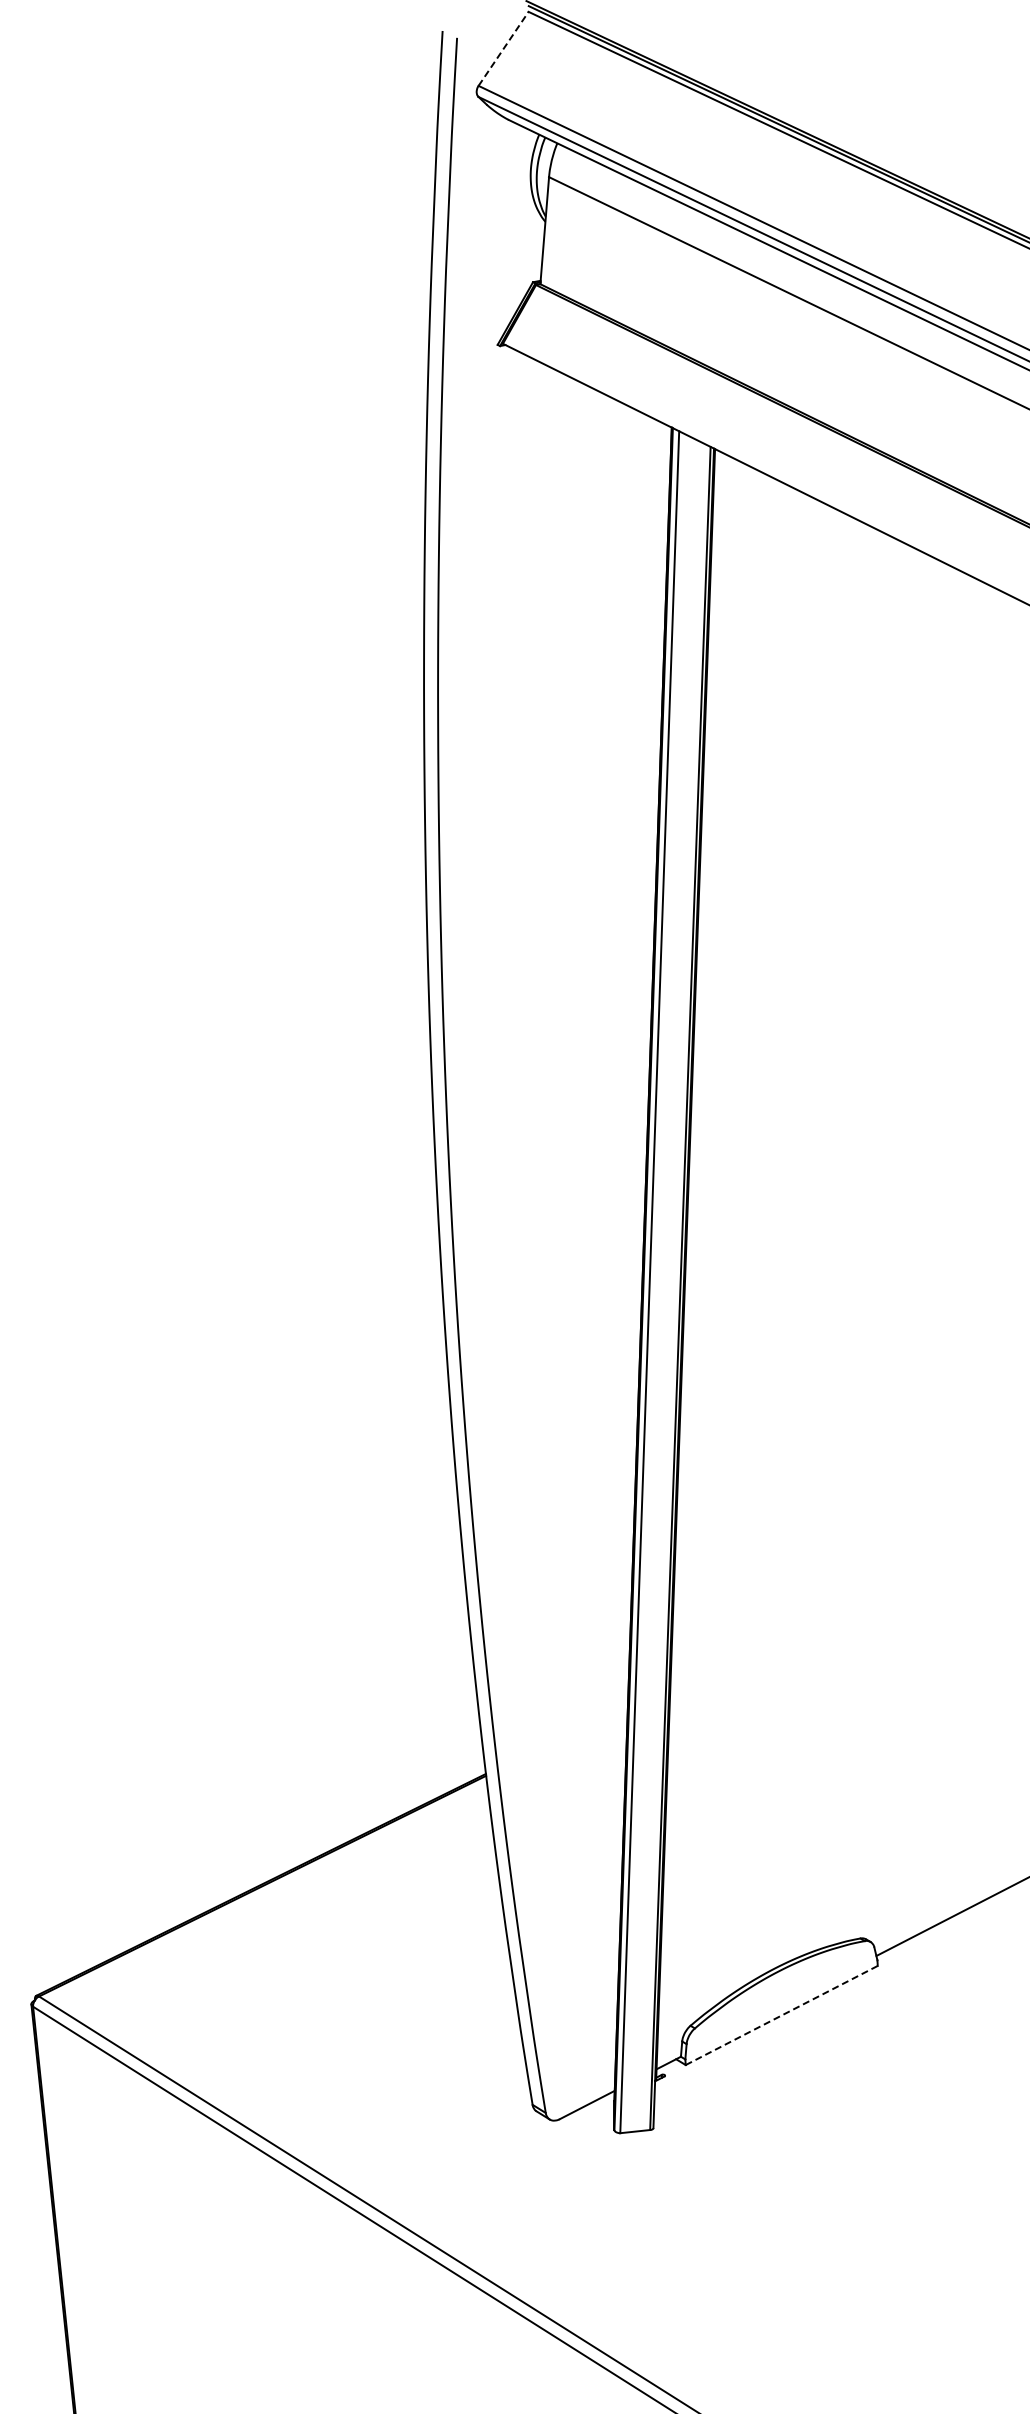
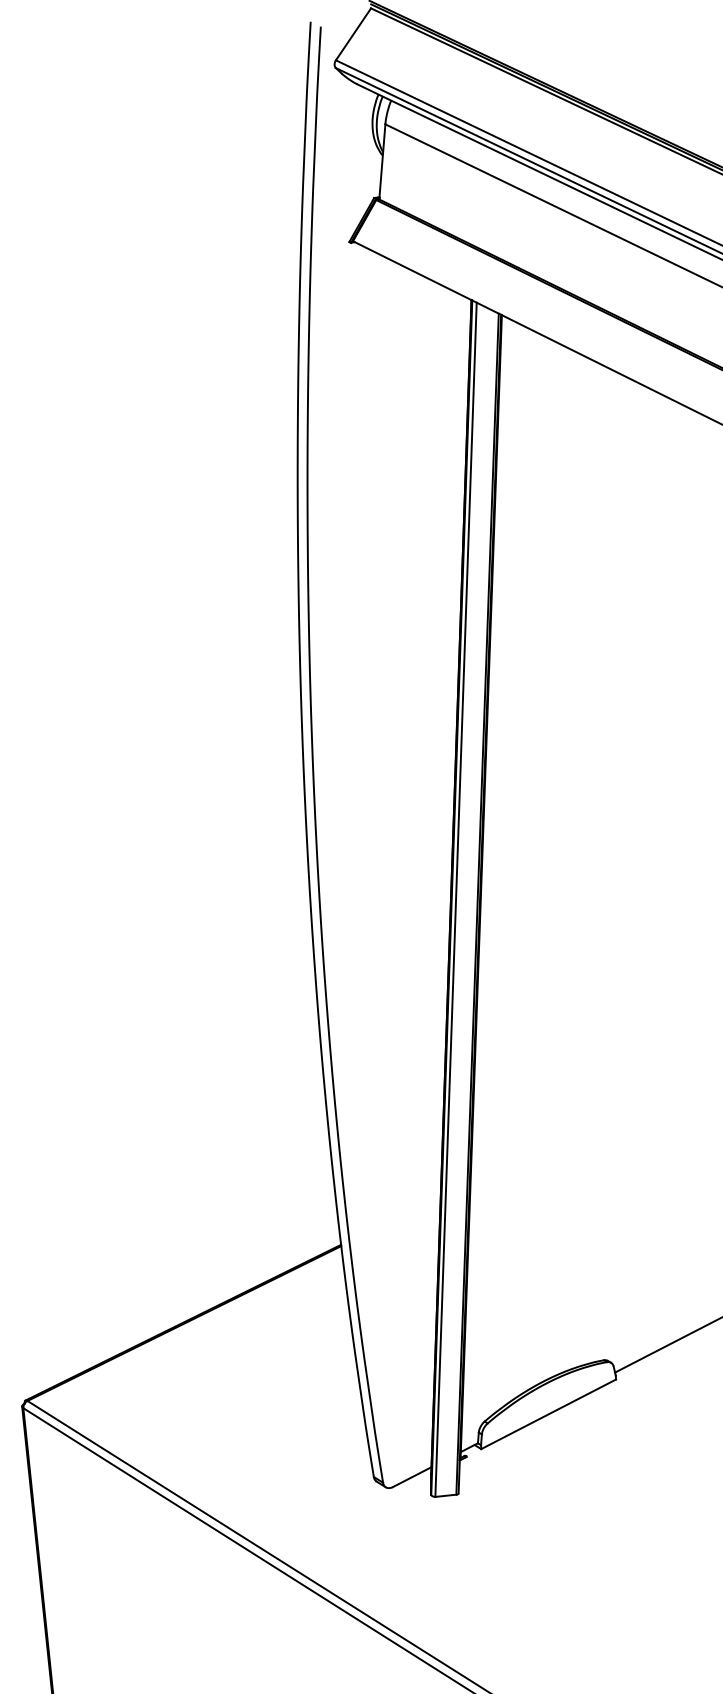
line: (503, 48) -> (353, 34), dashed -> solid
line: (782, 2015) -> (549, 1414), dashed -> solid

